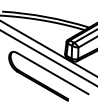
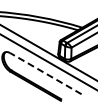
line: (52, 73) -> (45, 73), solid -> dashed

